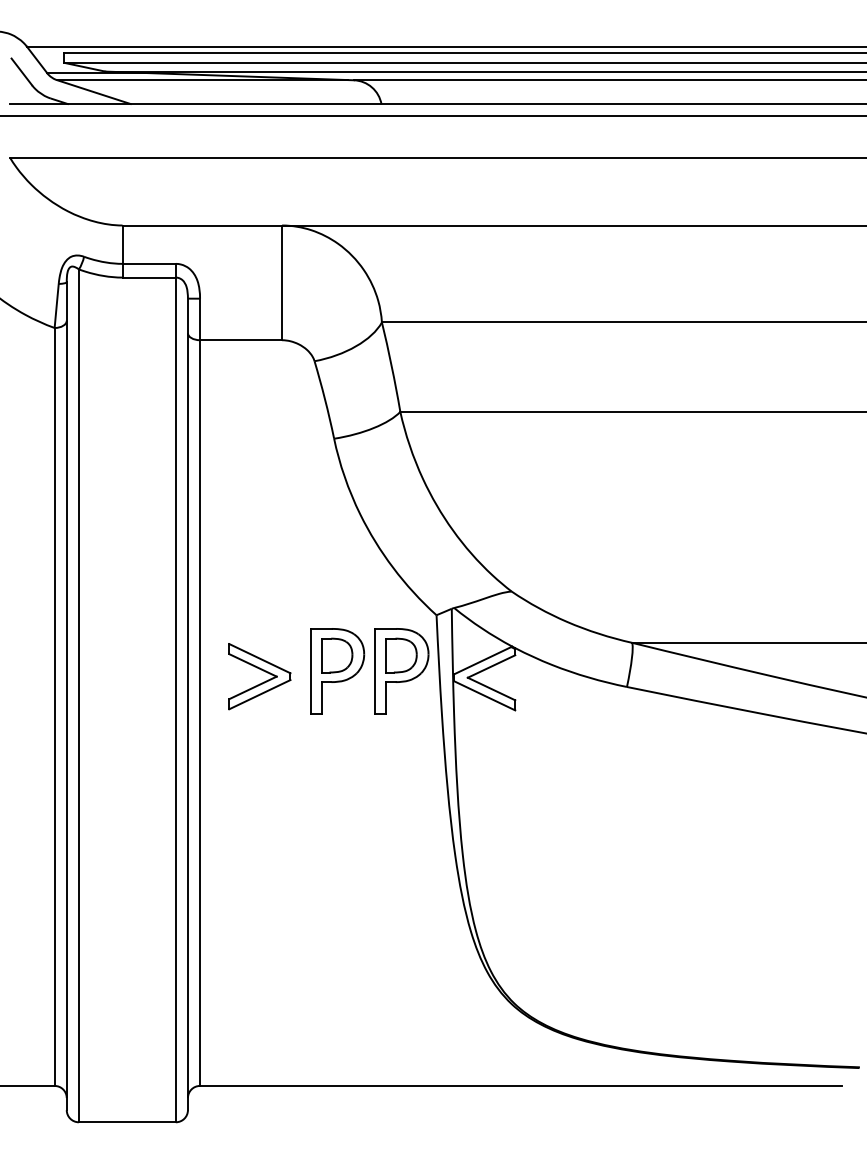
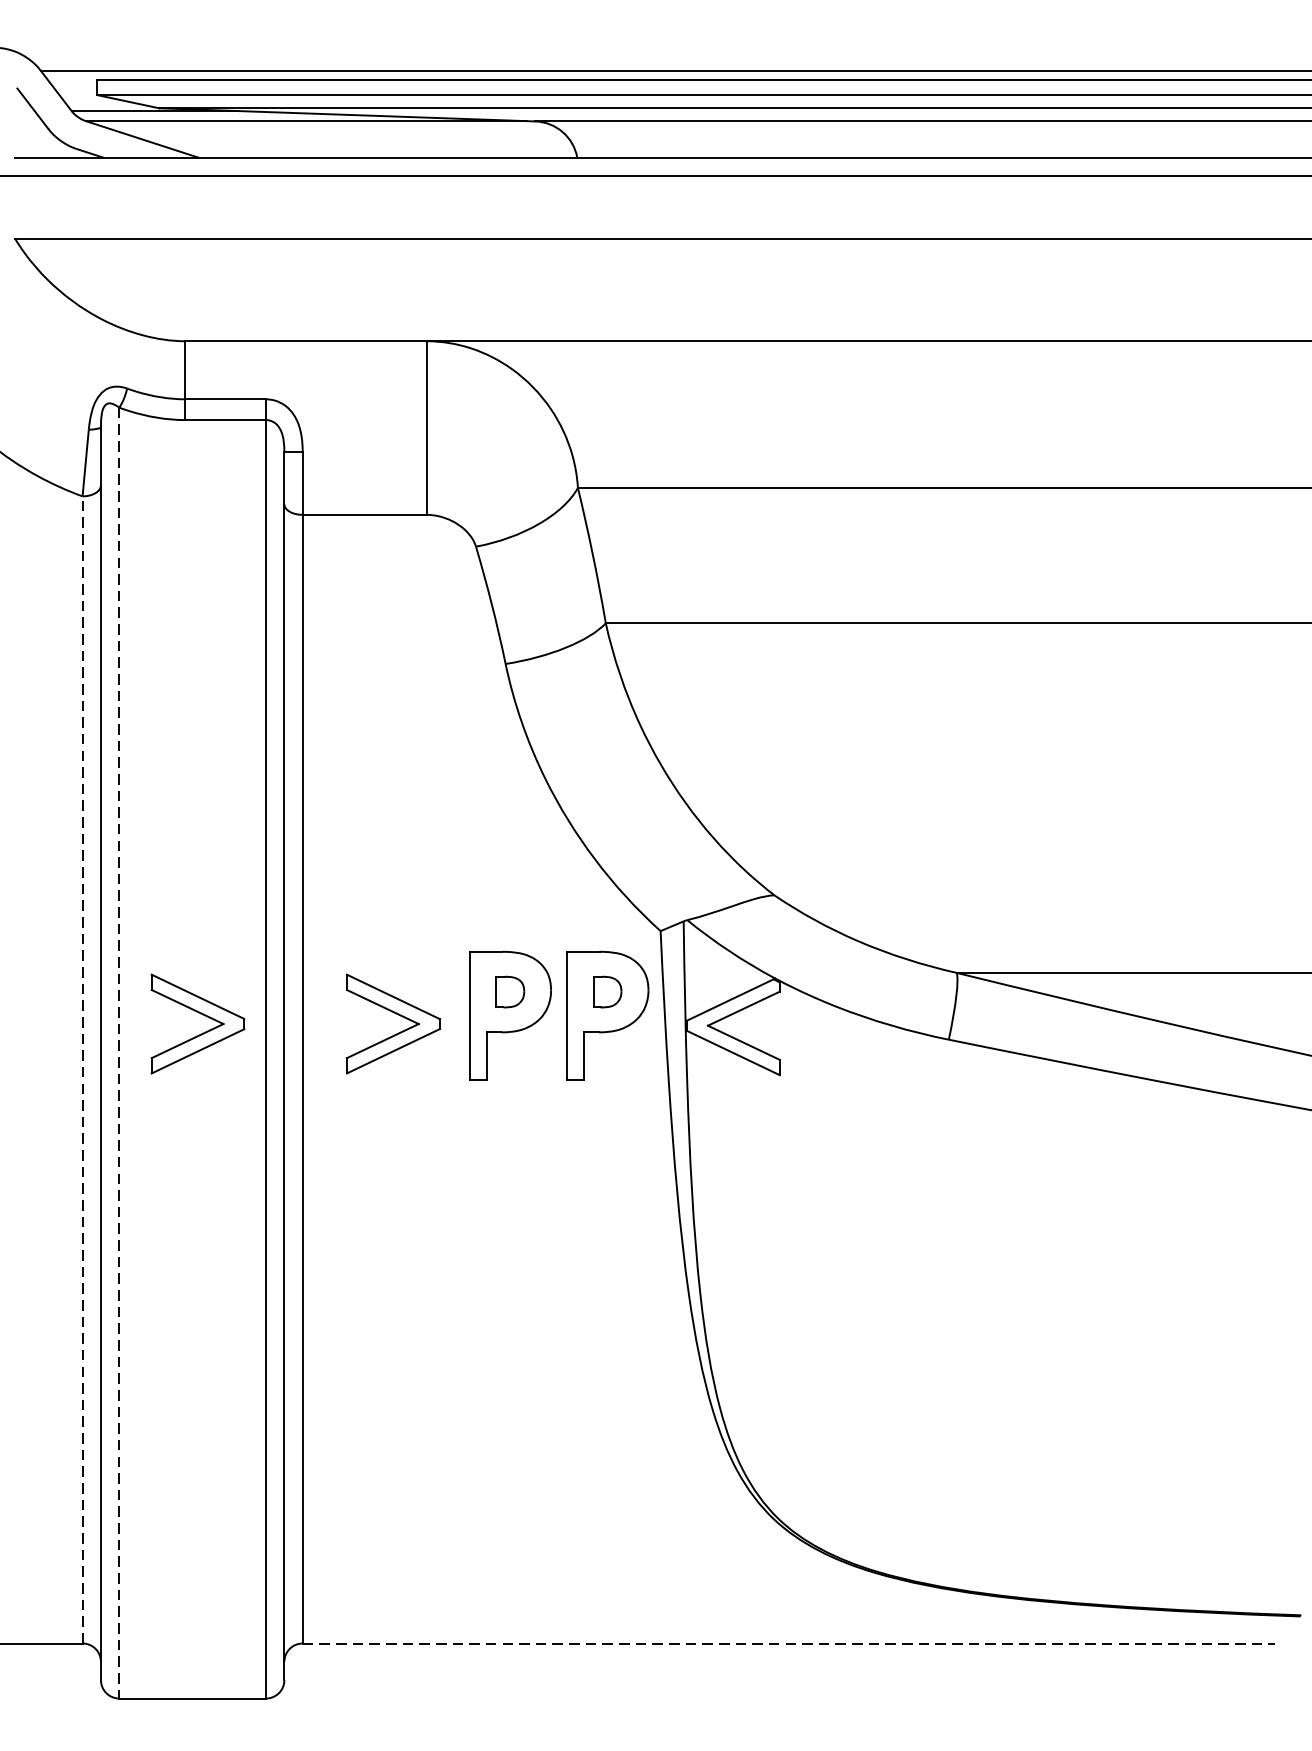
part: (337, 655) -> (510, 992), size x0.6
part: (401, 655) -> (607, 992), size x0.6
part: (132, 670) -> (200, 1014), added
line: (78, 696) -> (118, 1054), solid -> dashed
line: (54, 706) -> (82, 1069), solid -> dashed
line: (521, 1085) -> (789, 1642), solid -> dashed

